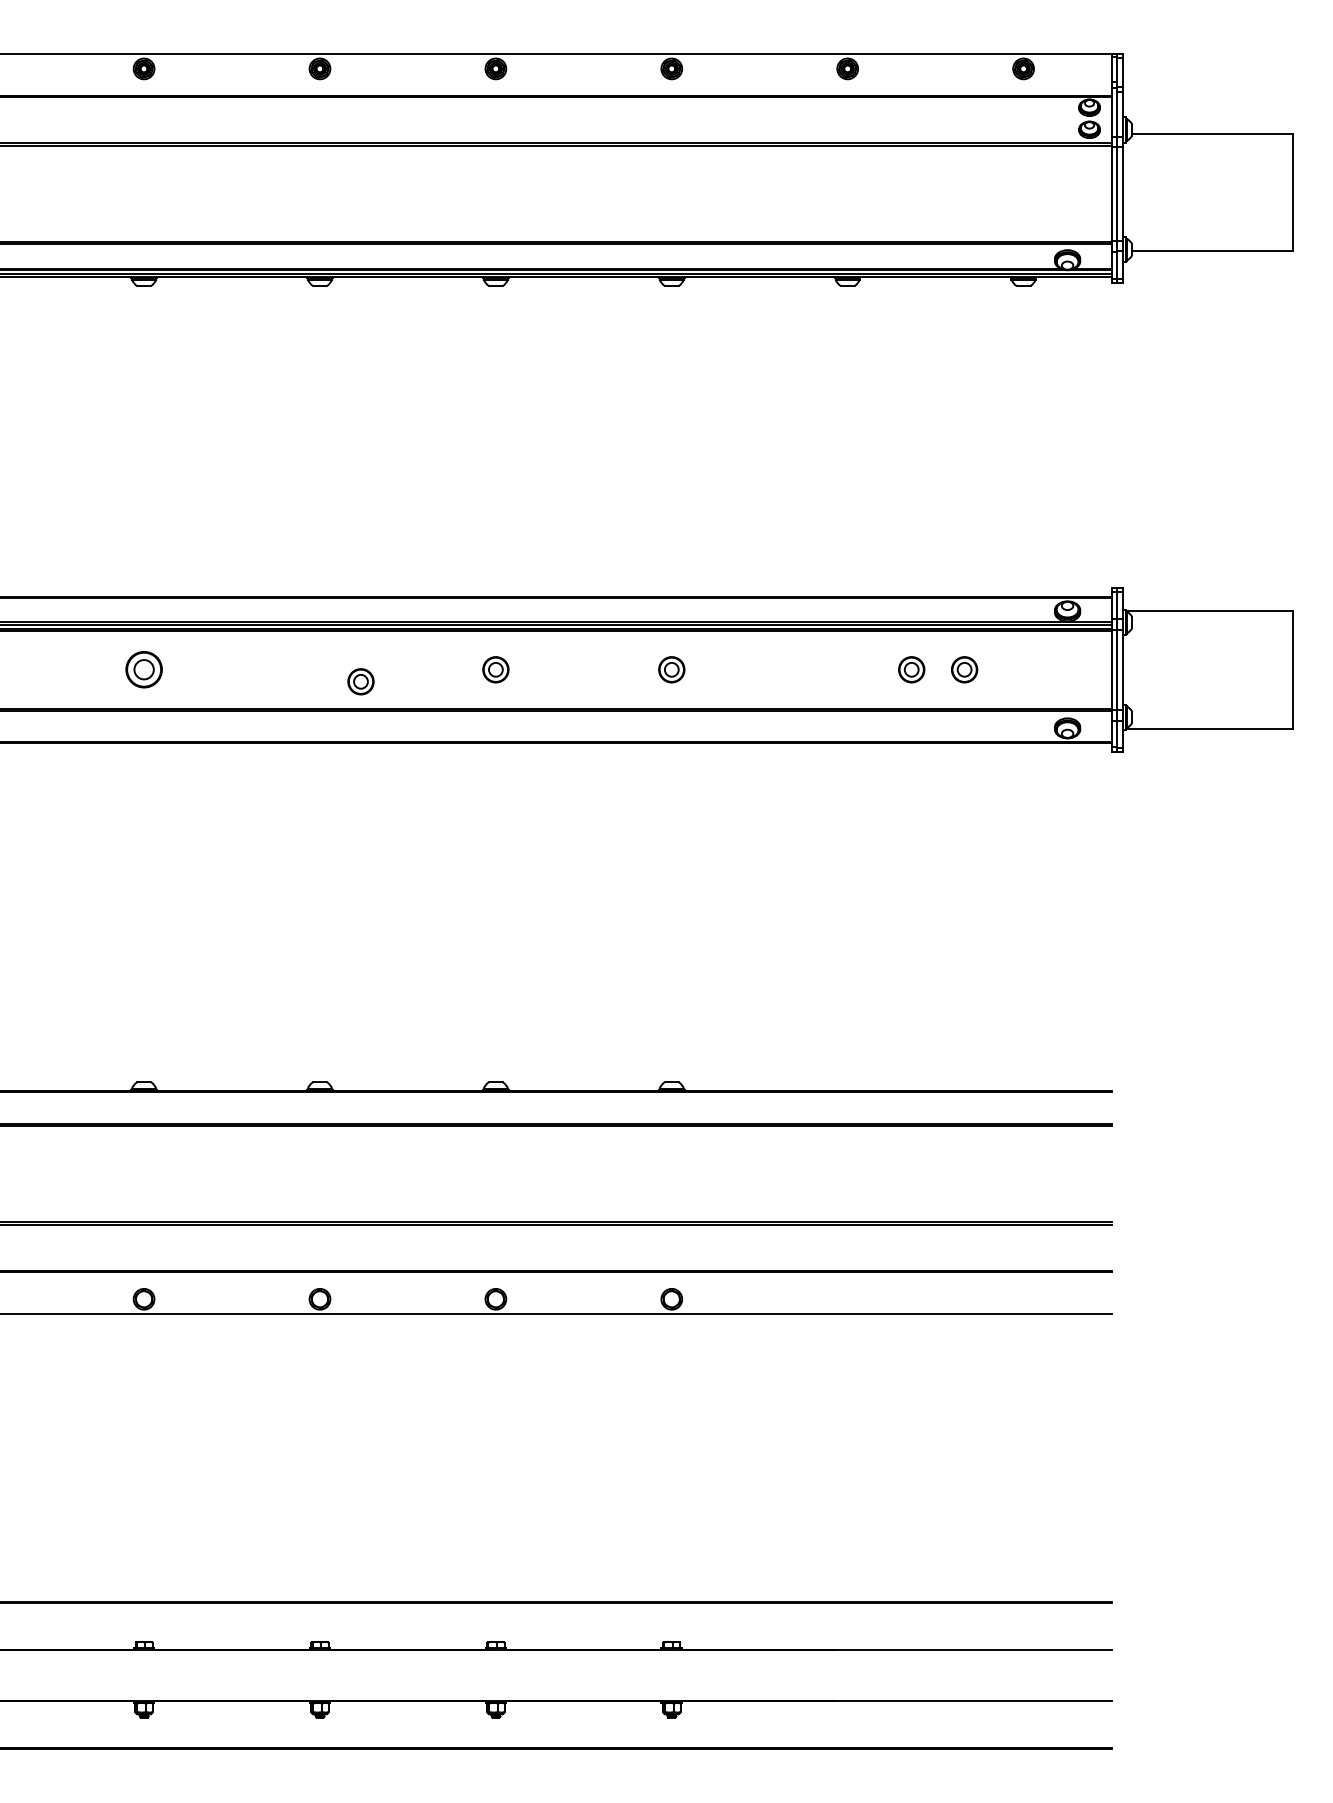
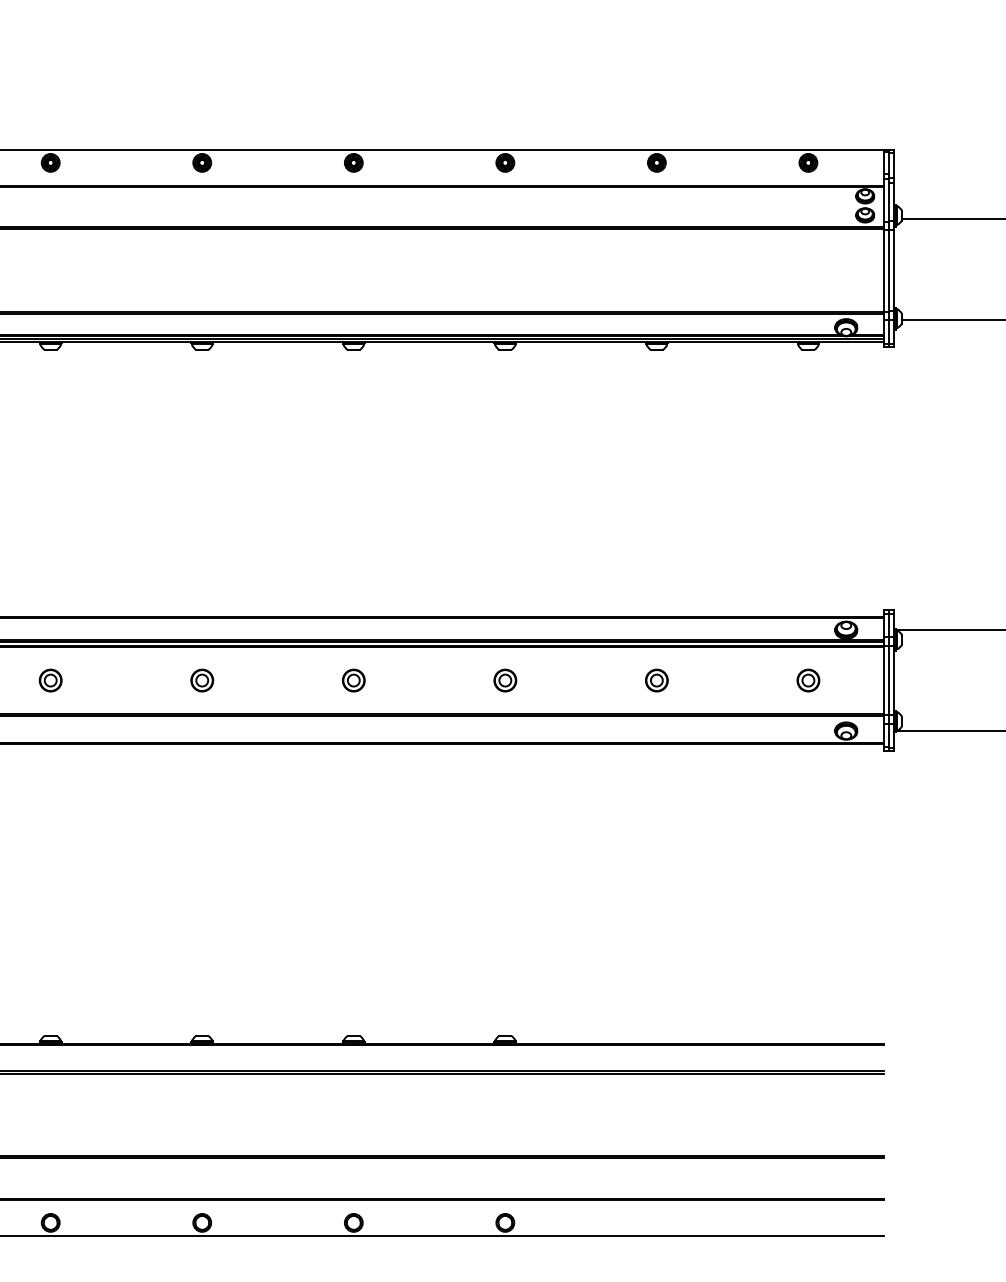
part: (143, 669) -> (50, 680), size x0.71
part: (911, 669) -> (656, 680), moved
part: (964, 669) -> (808, 680), moved
part: (360, 681) -> (201, 680), moved

